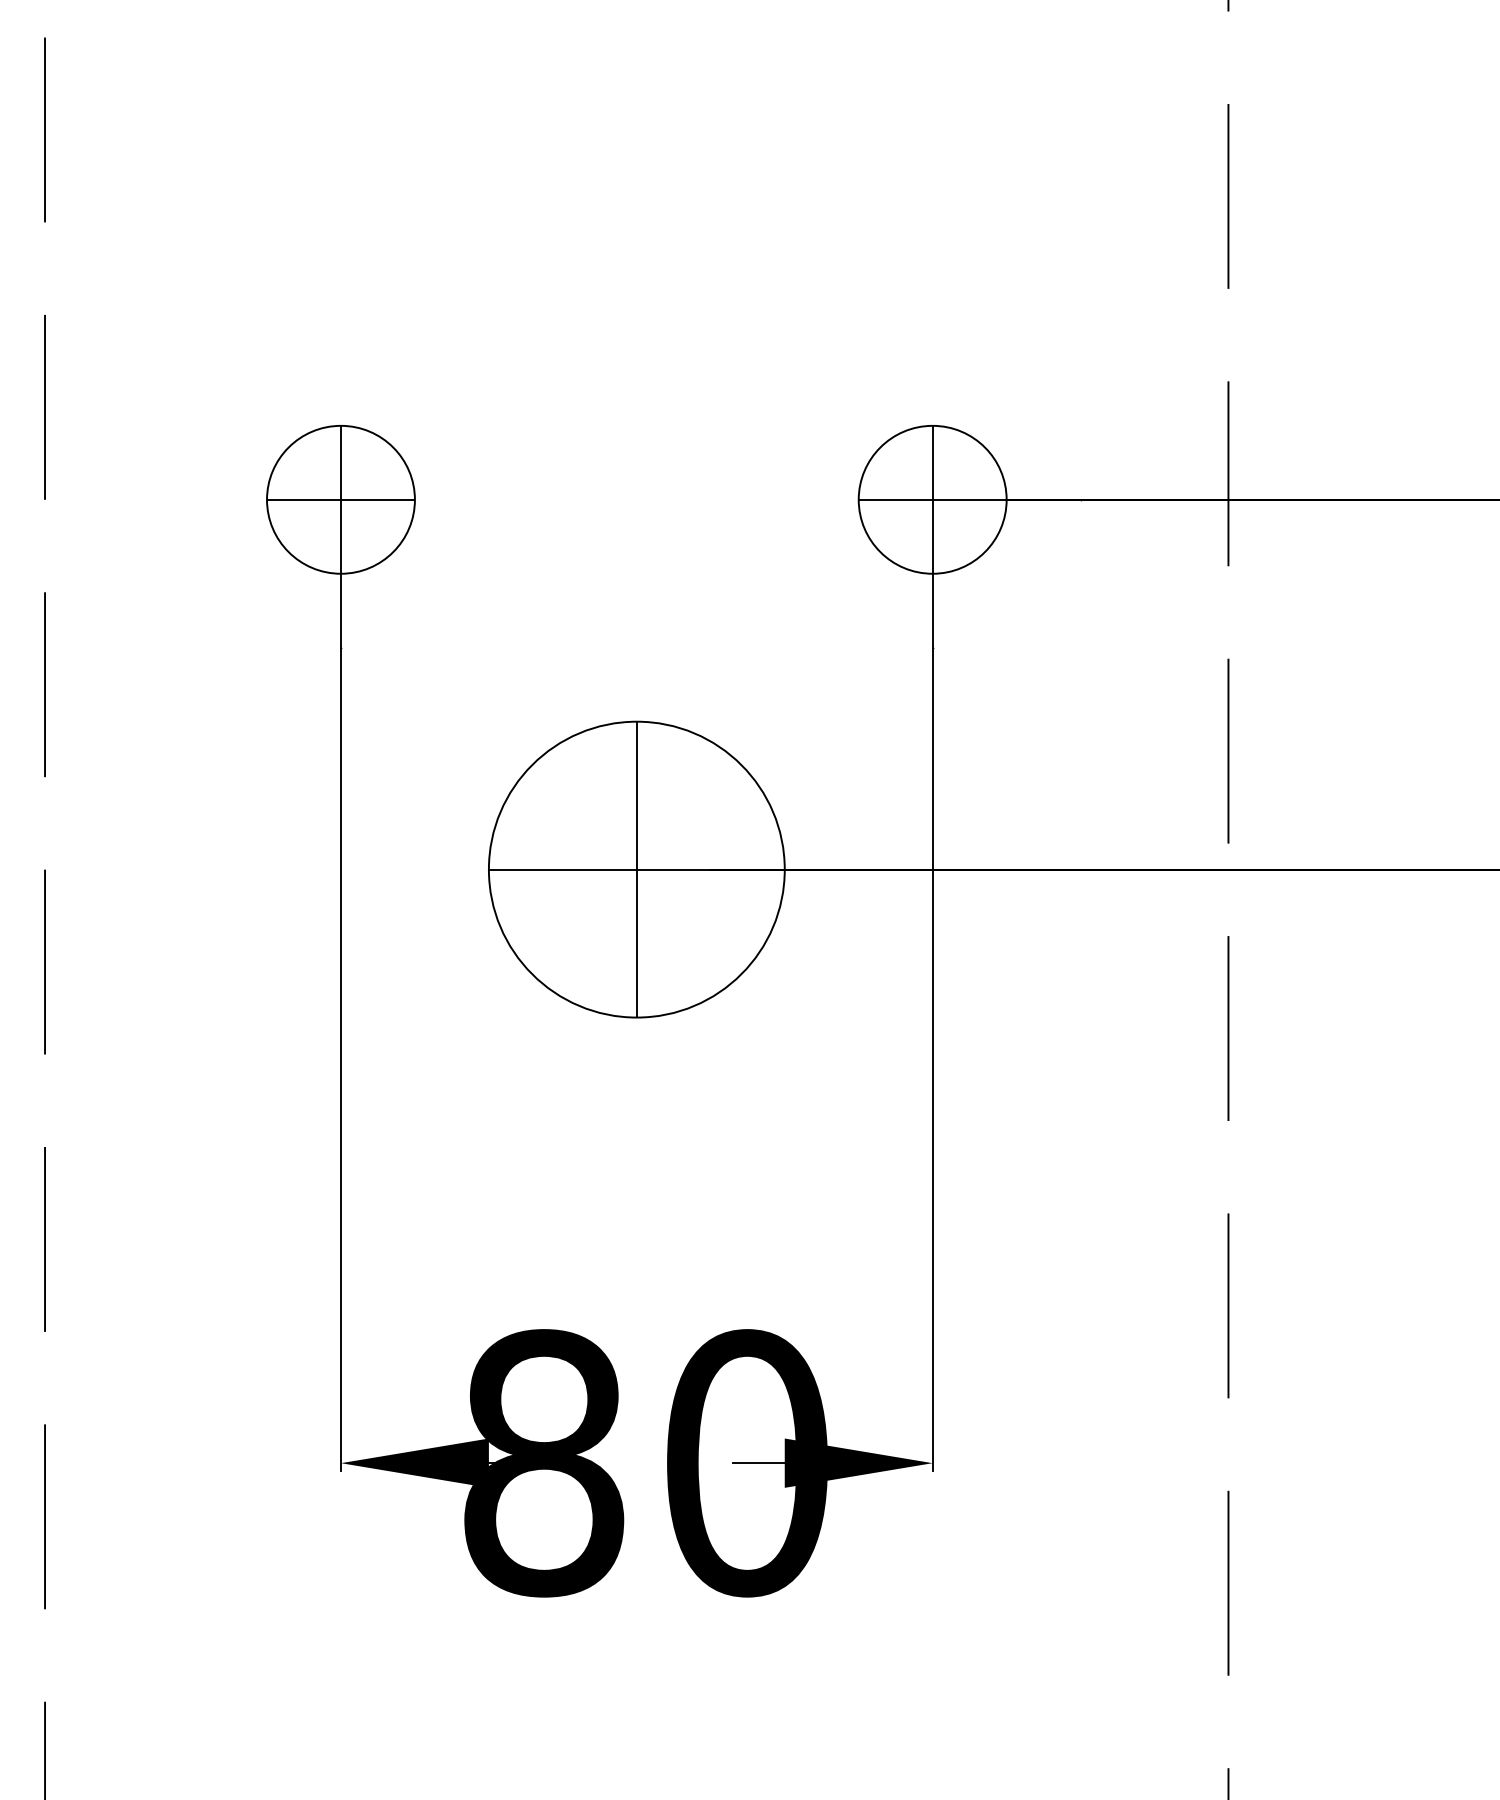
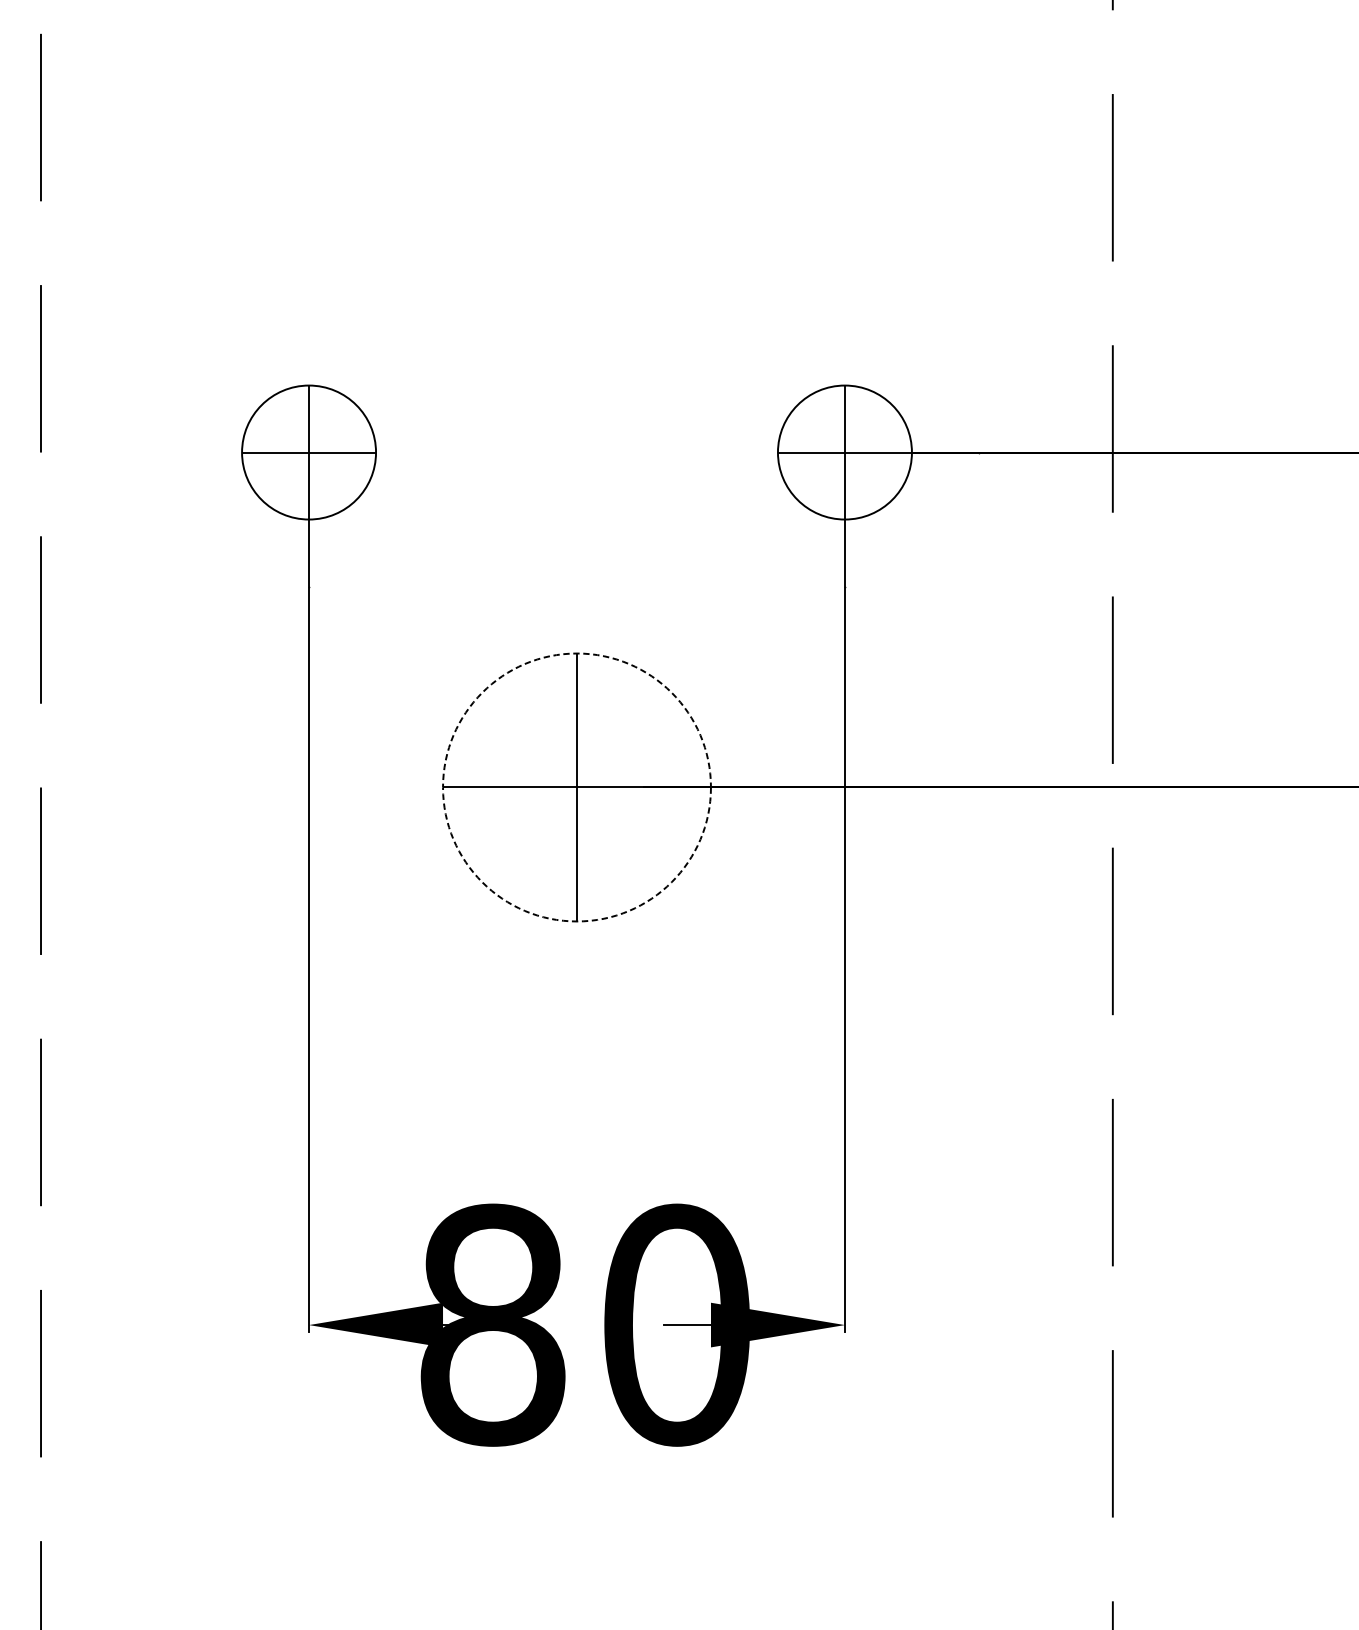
circle: (636, 869) -> (576, 787), solid -> dashed

